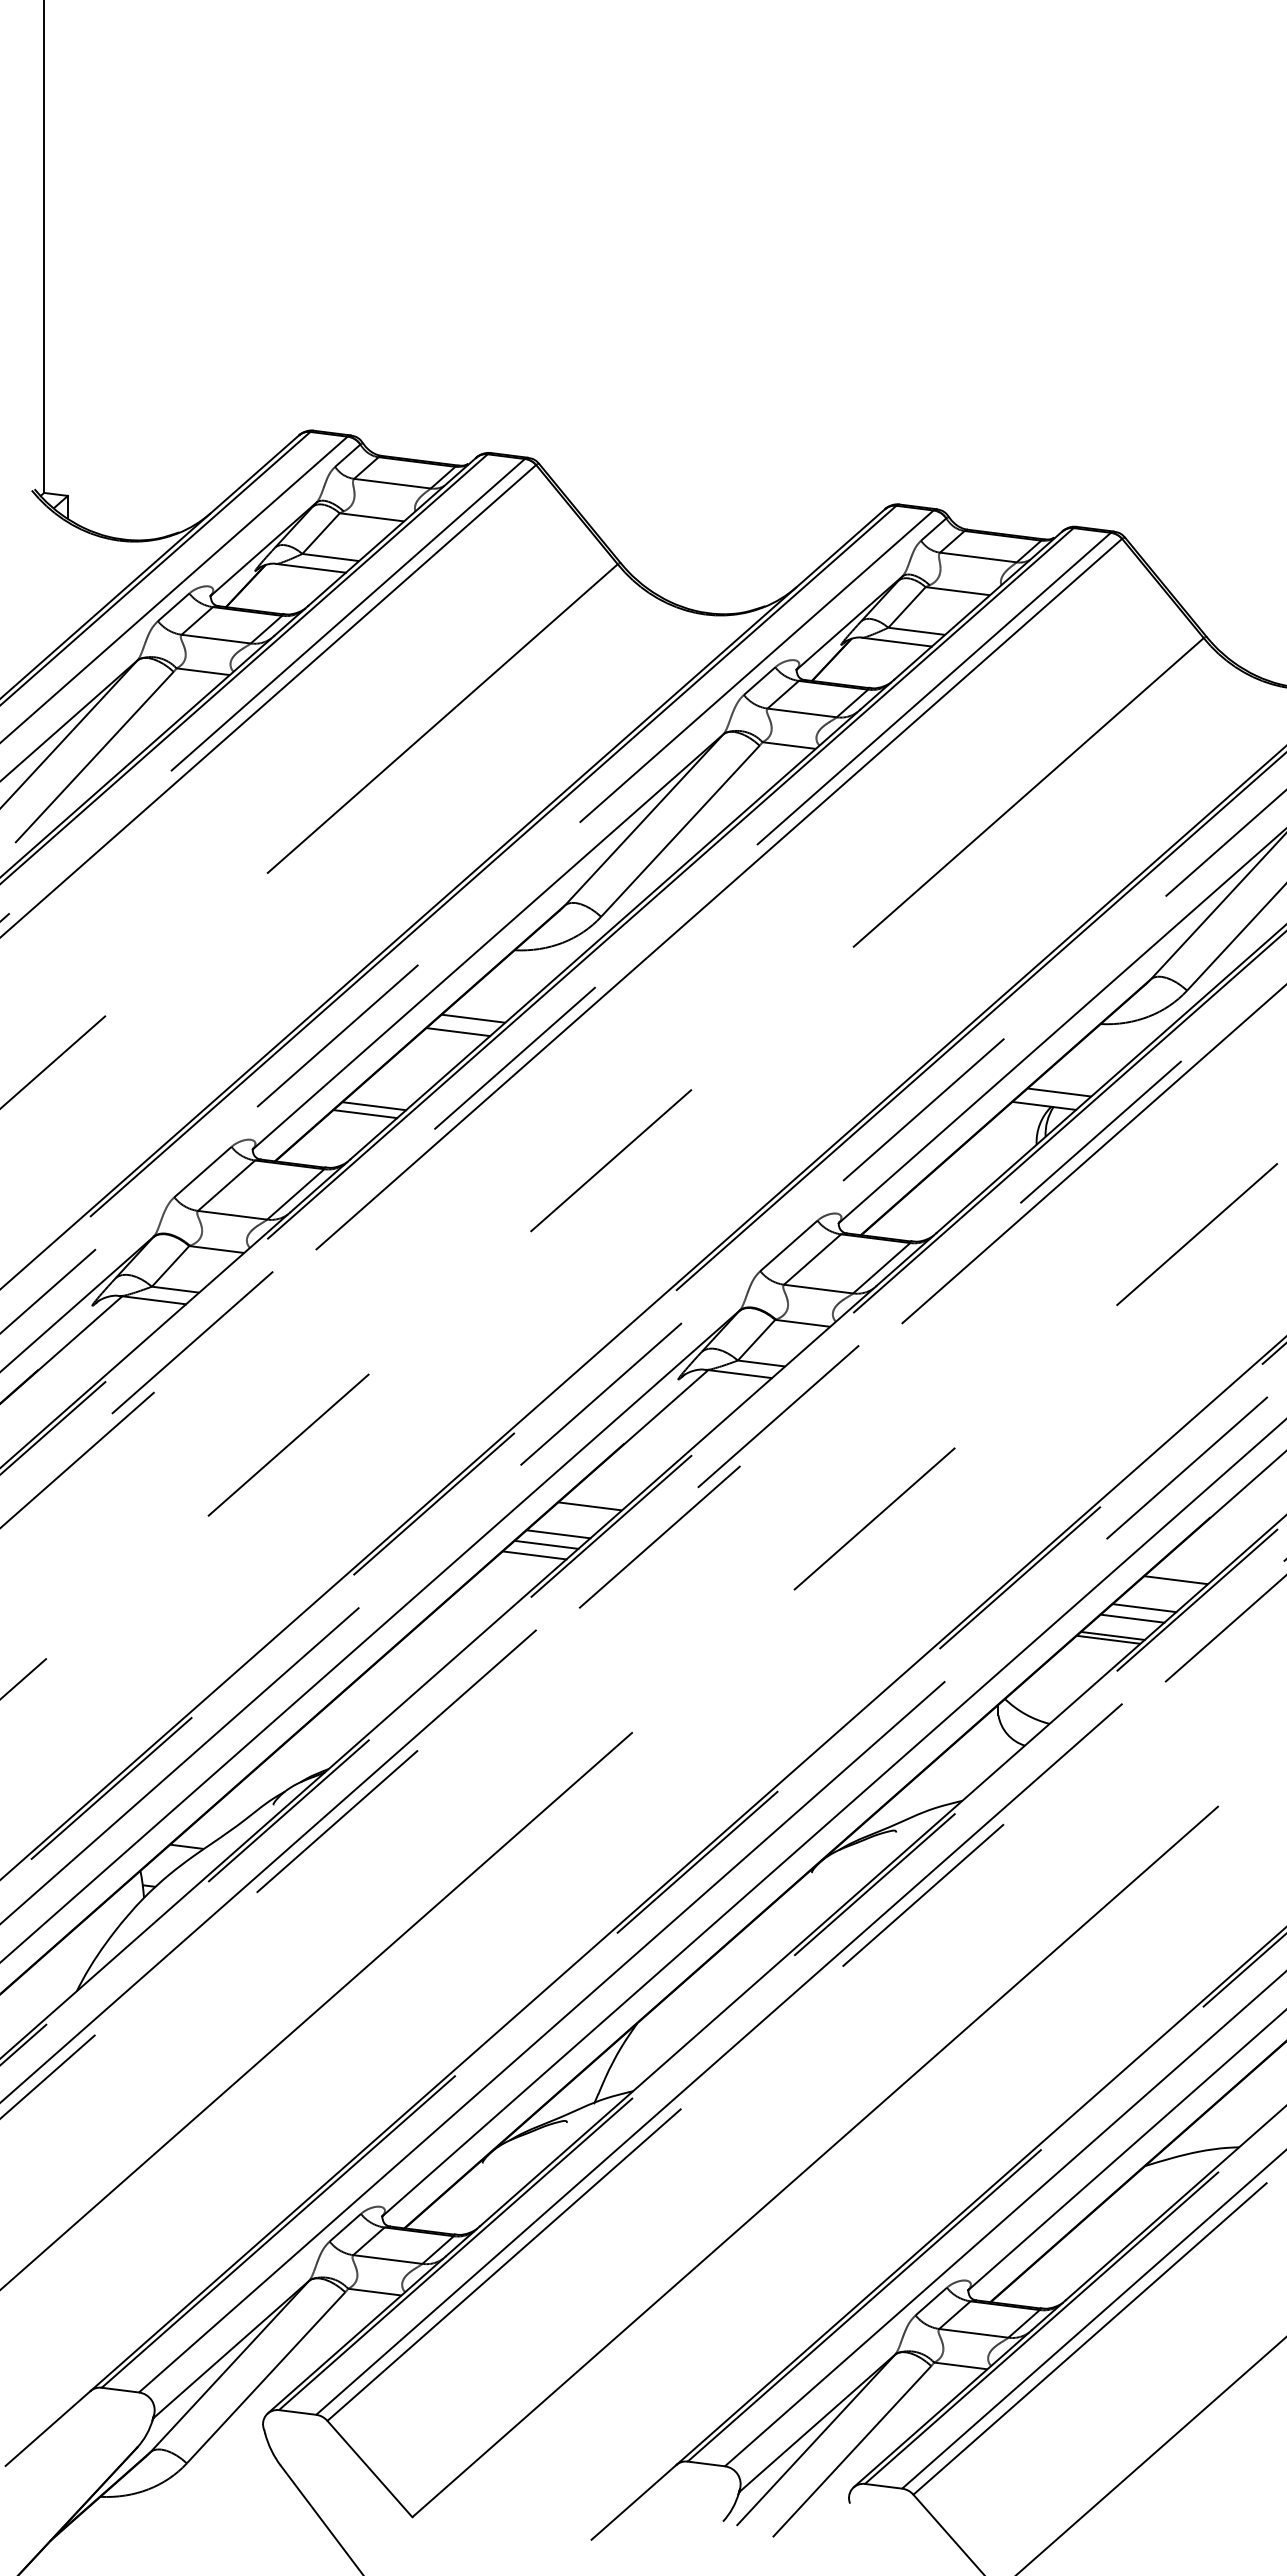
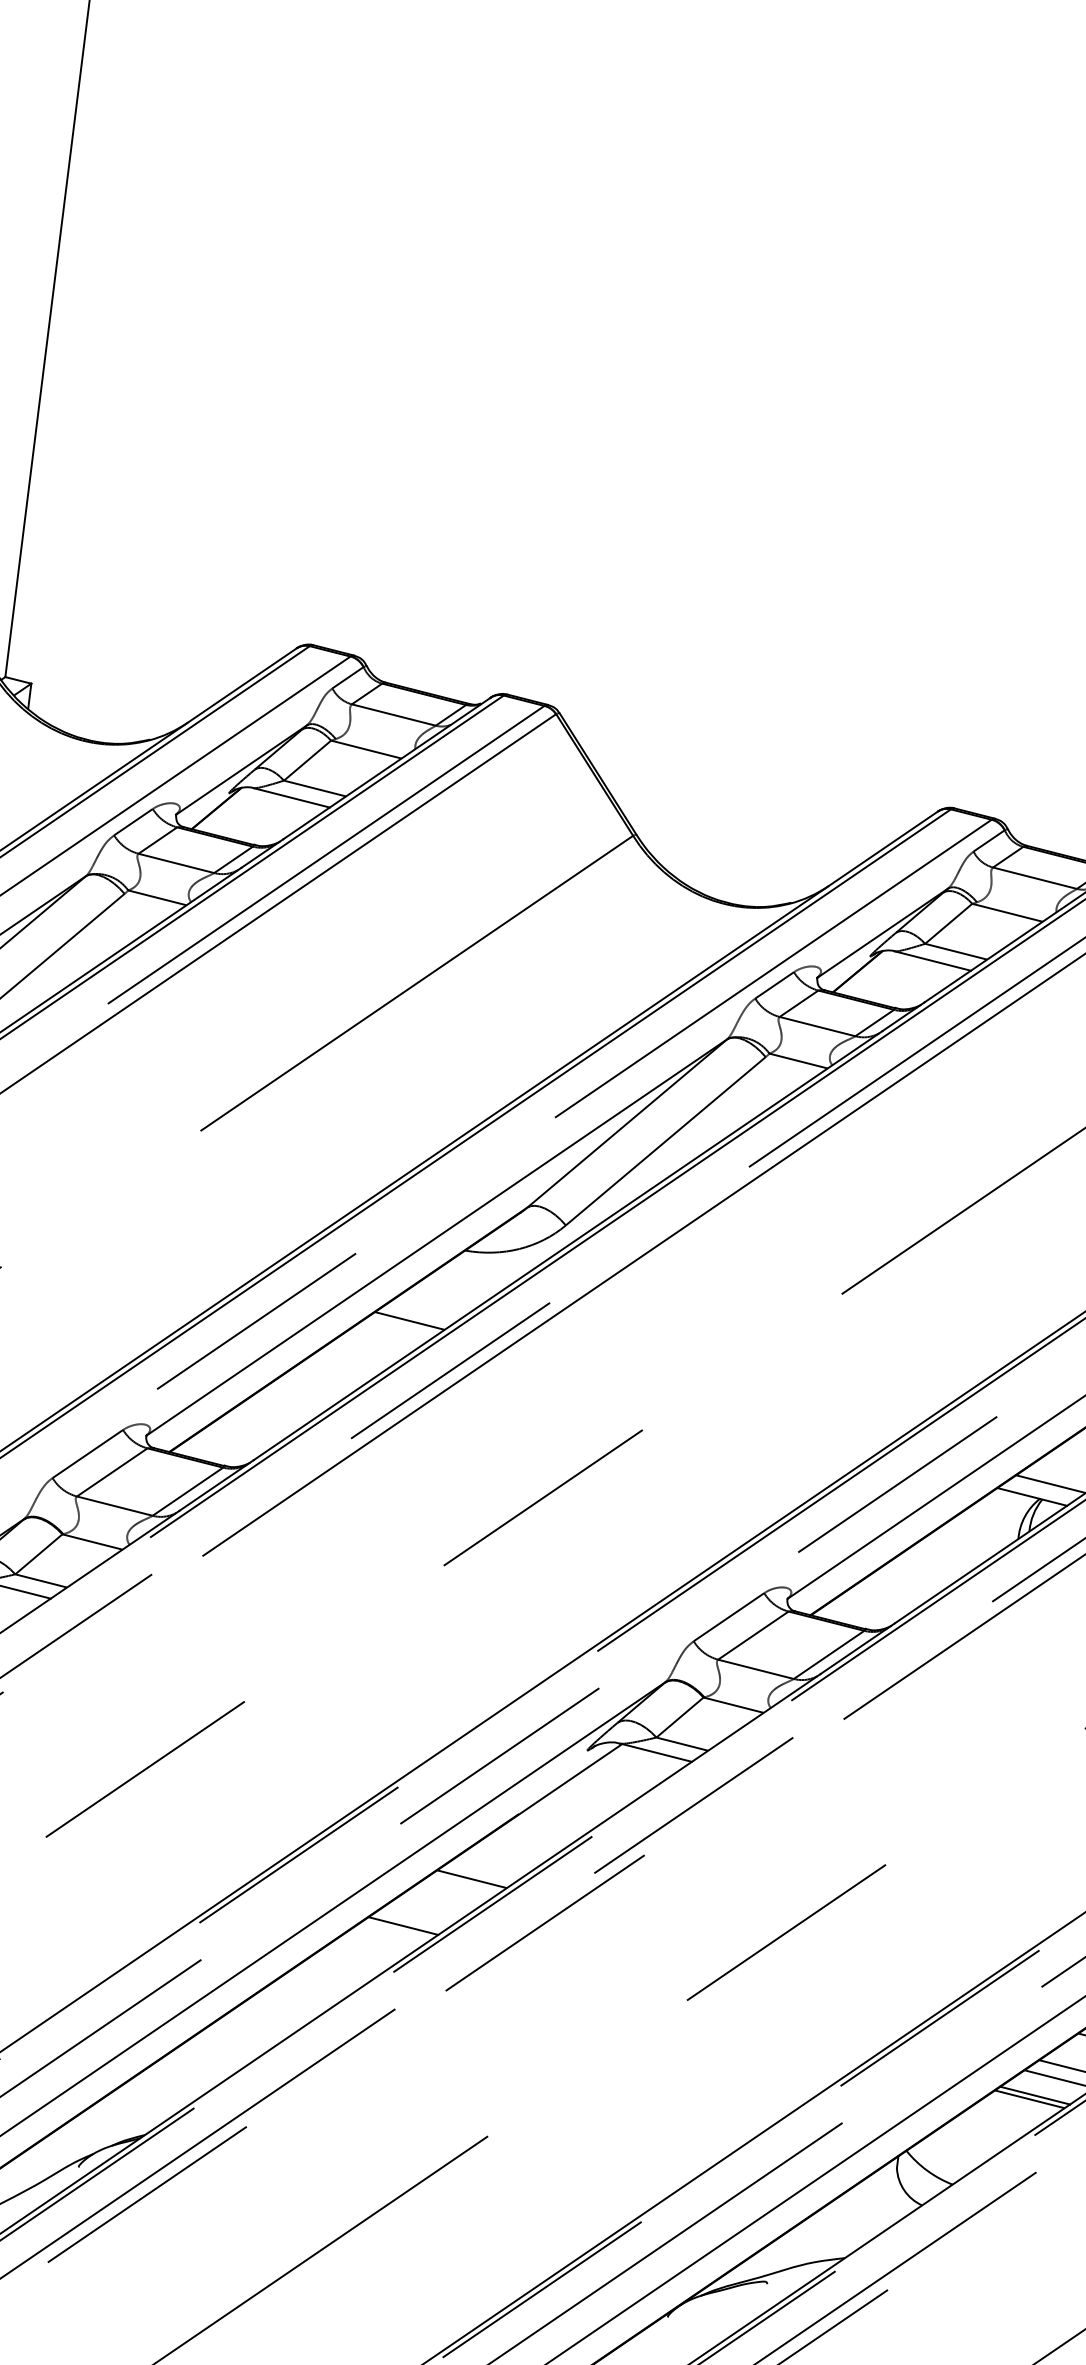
line: (458, 1032) -> (391, 1334), removed
line: (374, 1106) -> (287, 1404), removed
line: (365, 1114) -> (276, 1412), removed
line: (558, 1534) -> (432, 1906), removed
line: (546, 1544) -> (418, 1915), removed

